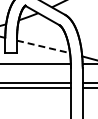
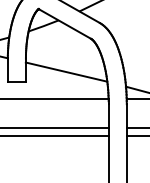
line: (43, 46) -> (66, 71), dashed -> solid

